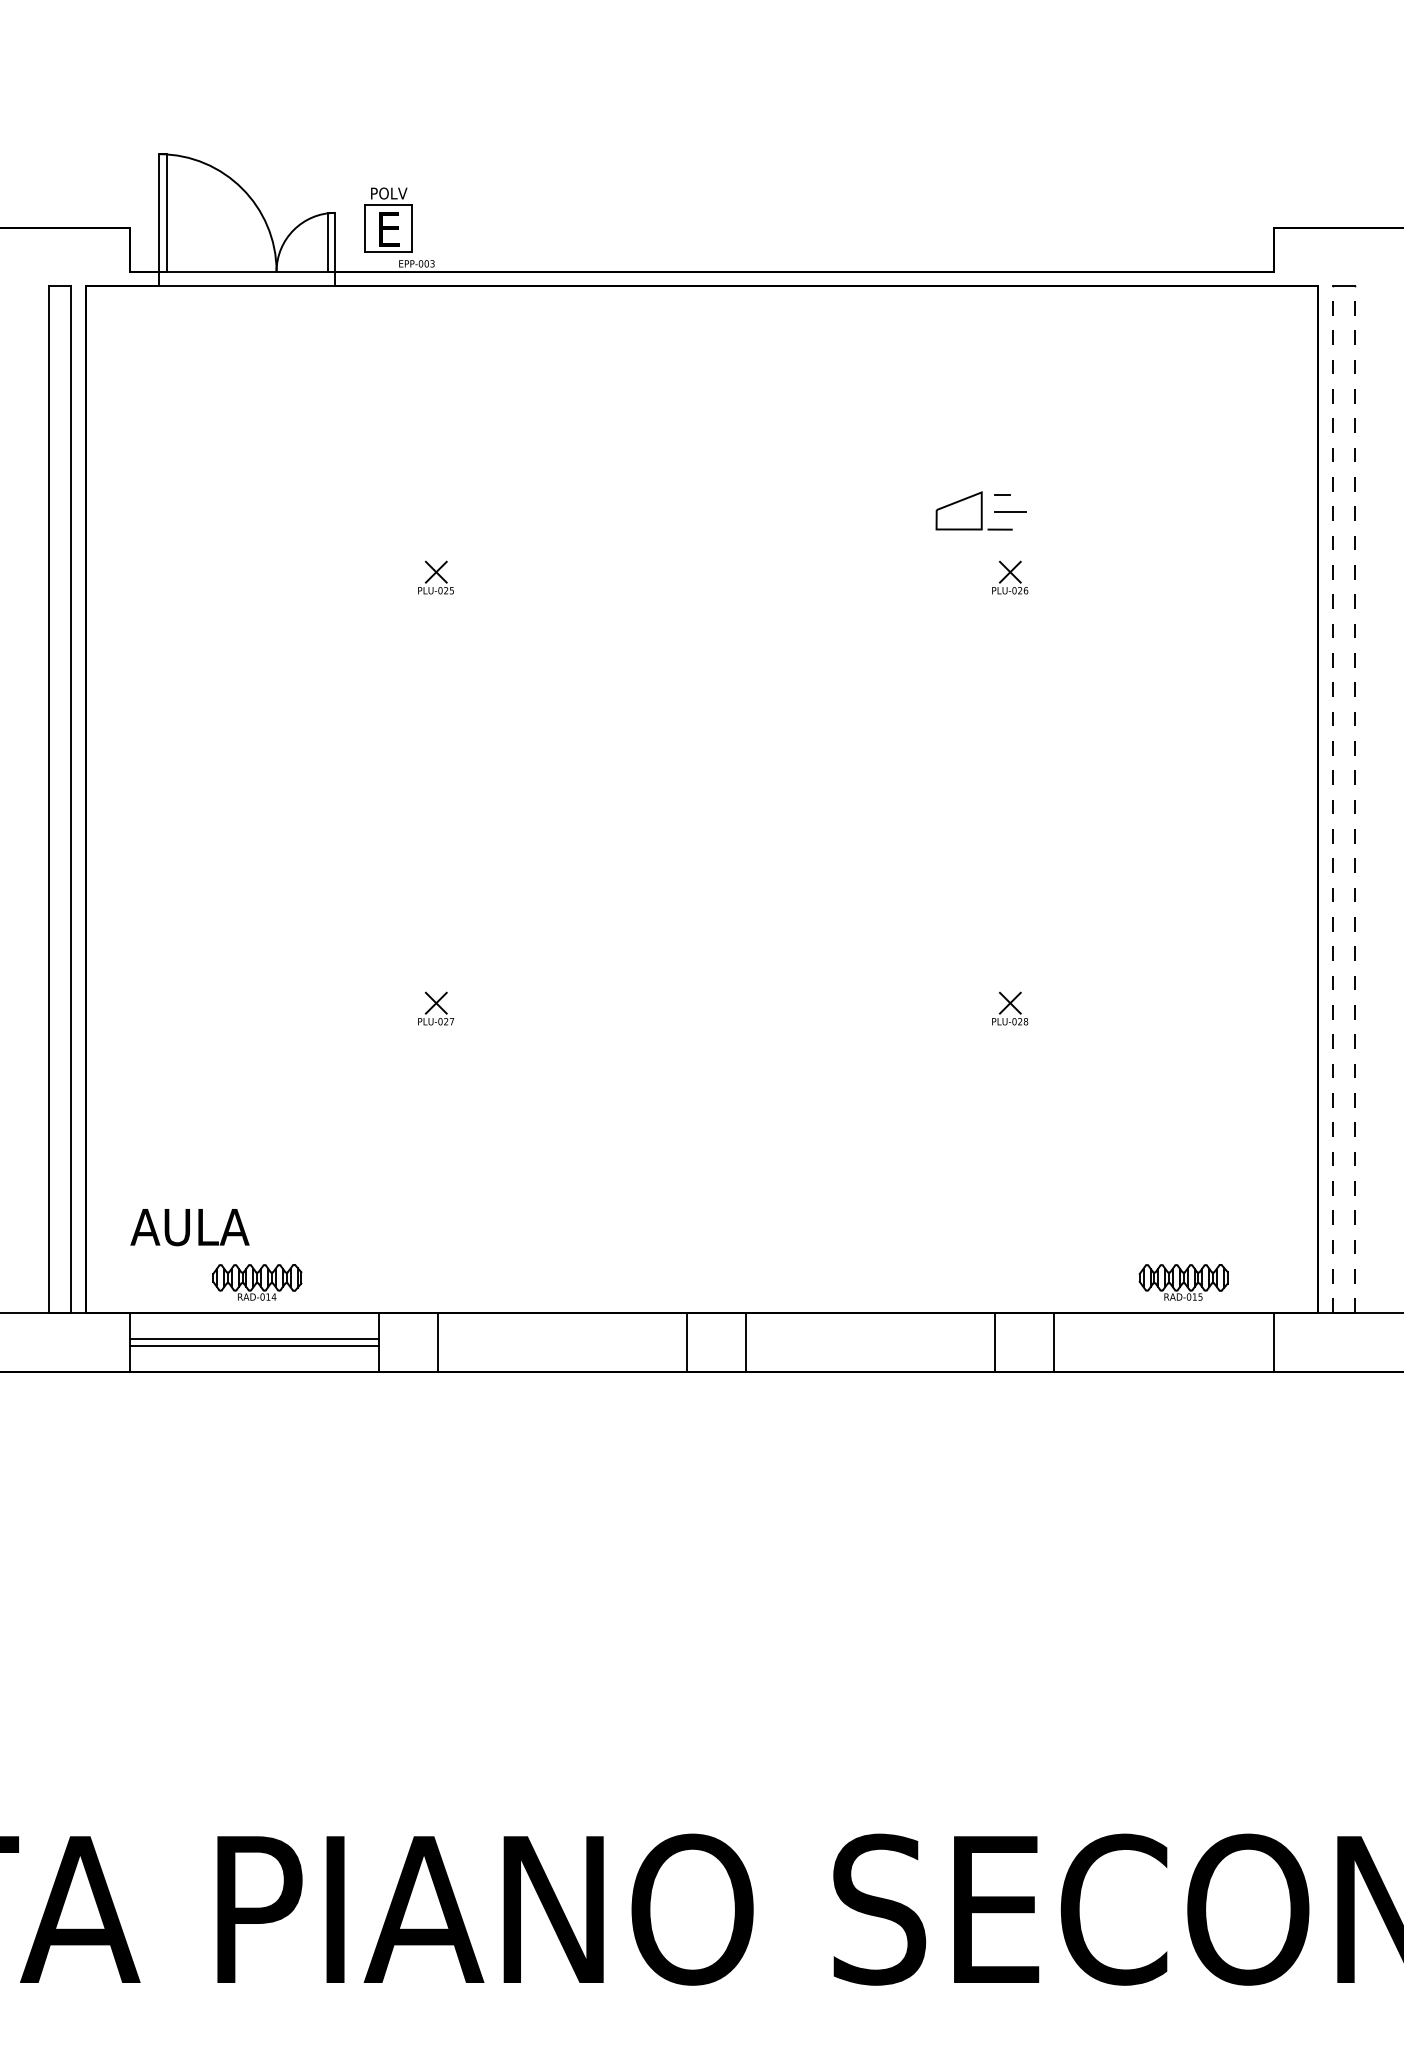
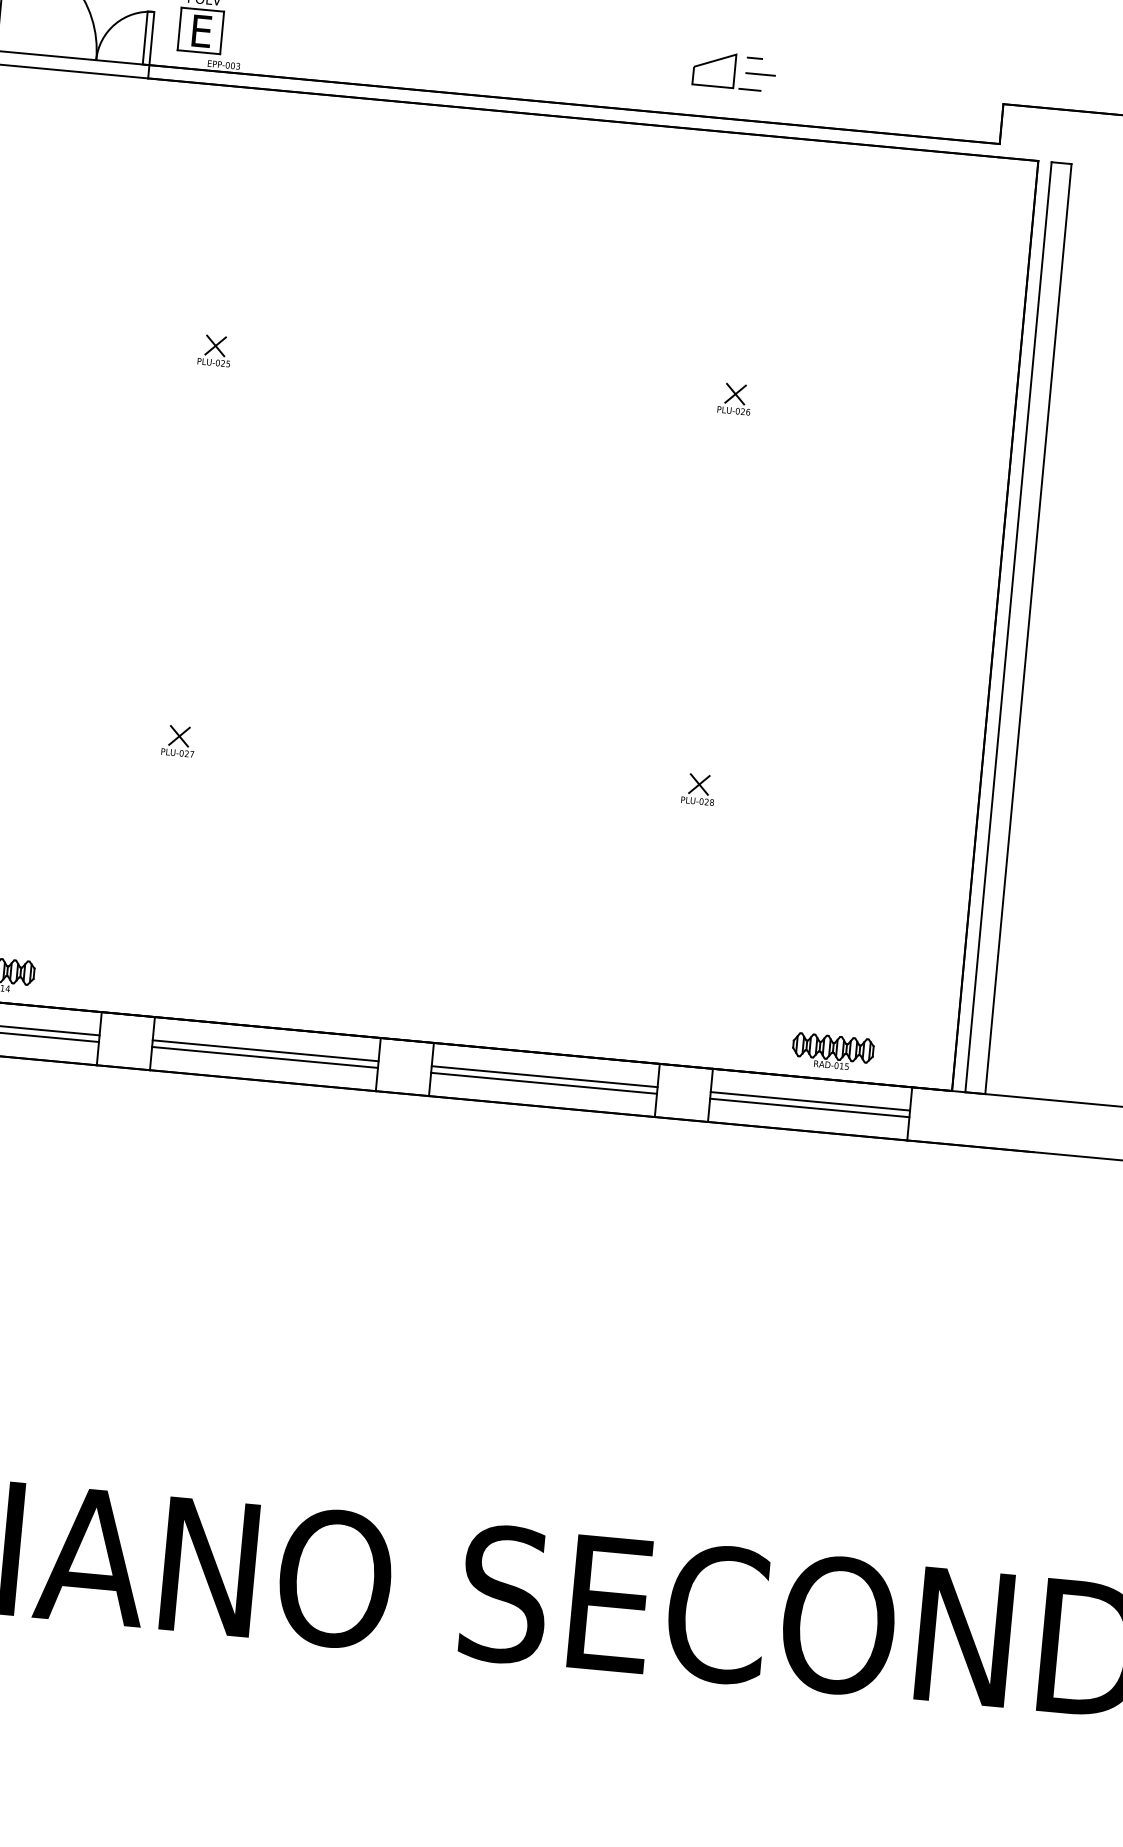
part: (980, 510) -> (733, 70), moved
line: (1332, 799) -> (1008, 627), dashed -> solid
line: (1354, 799) -> (1028, 628), dashed -> solid
line: (562, 1338) -> (265, 1050), added
line: (870, 1338) -> (544, 1076), added
line: (1164, 1338) -> (810, 1101), added
line: (562, 1346) -> (264, 1057), added
line: (870, 1346) -> (543, 1083), added
line: (1164, 1346) -> (810, 1108), added

